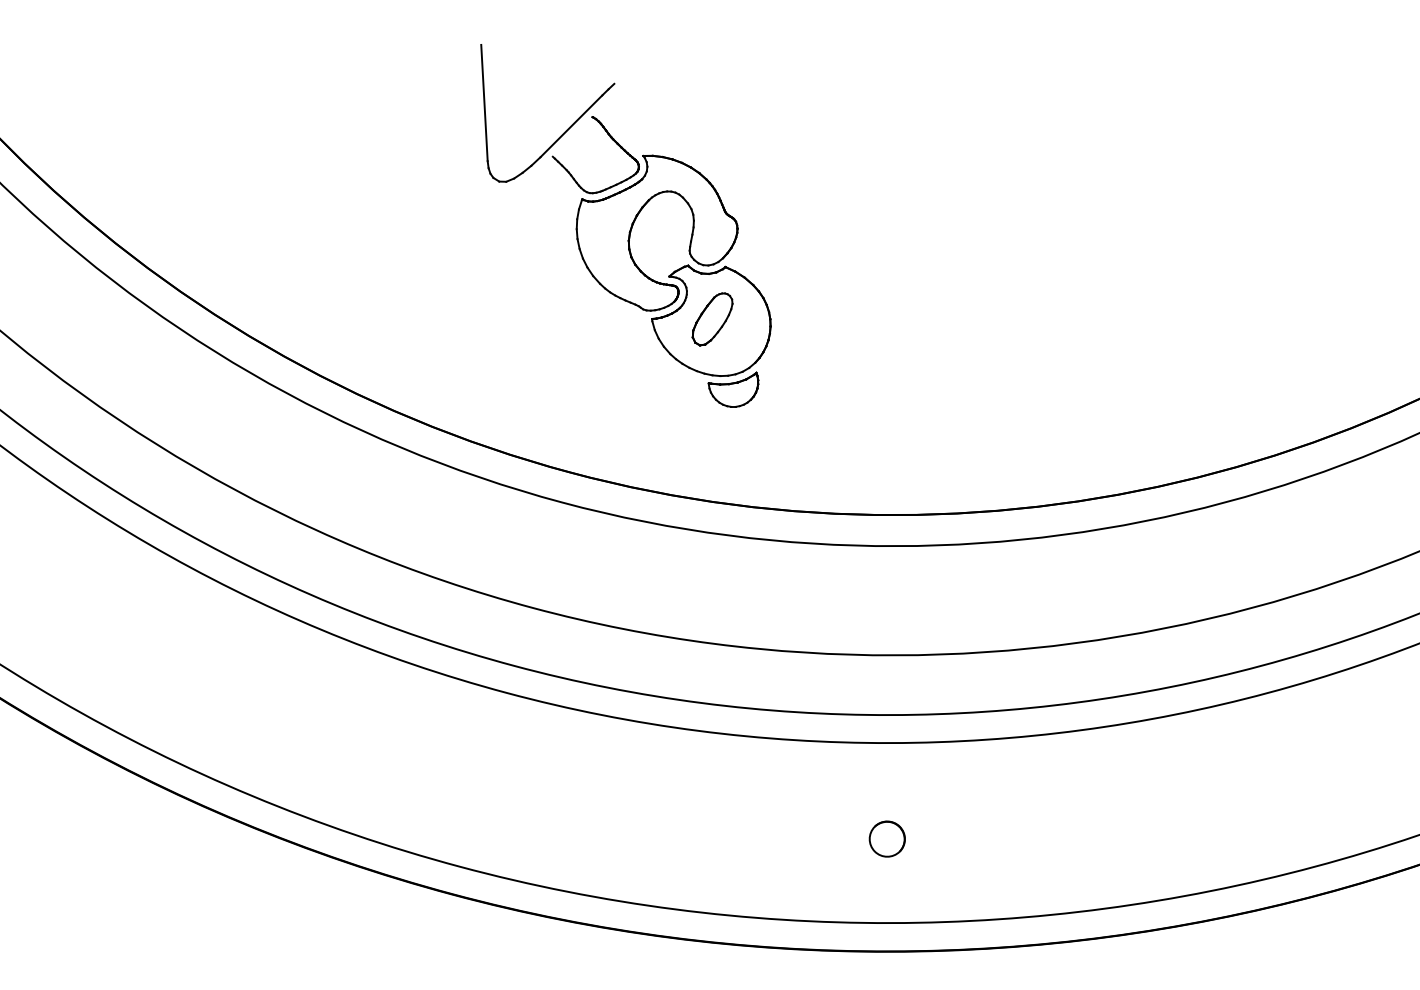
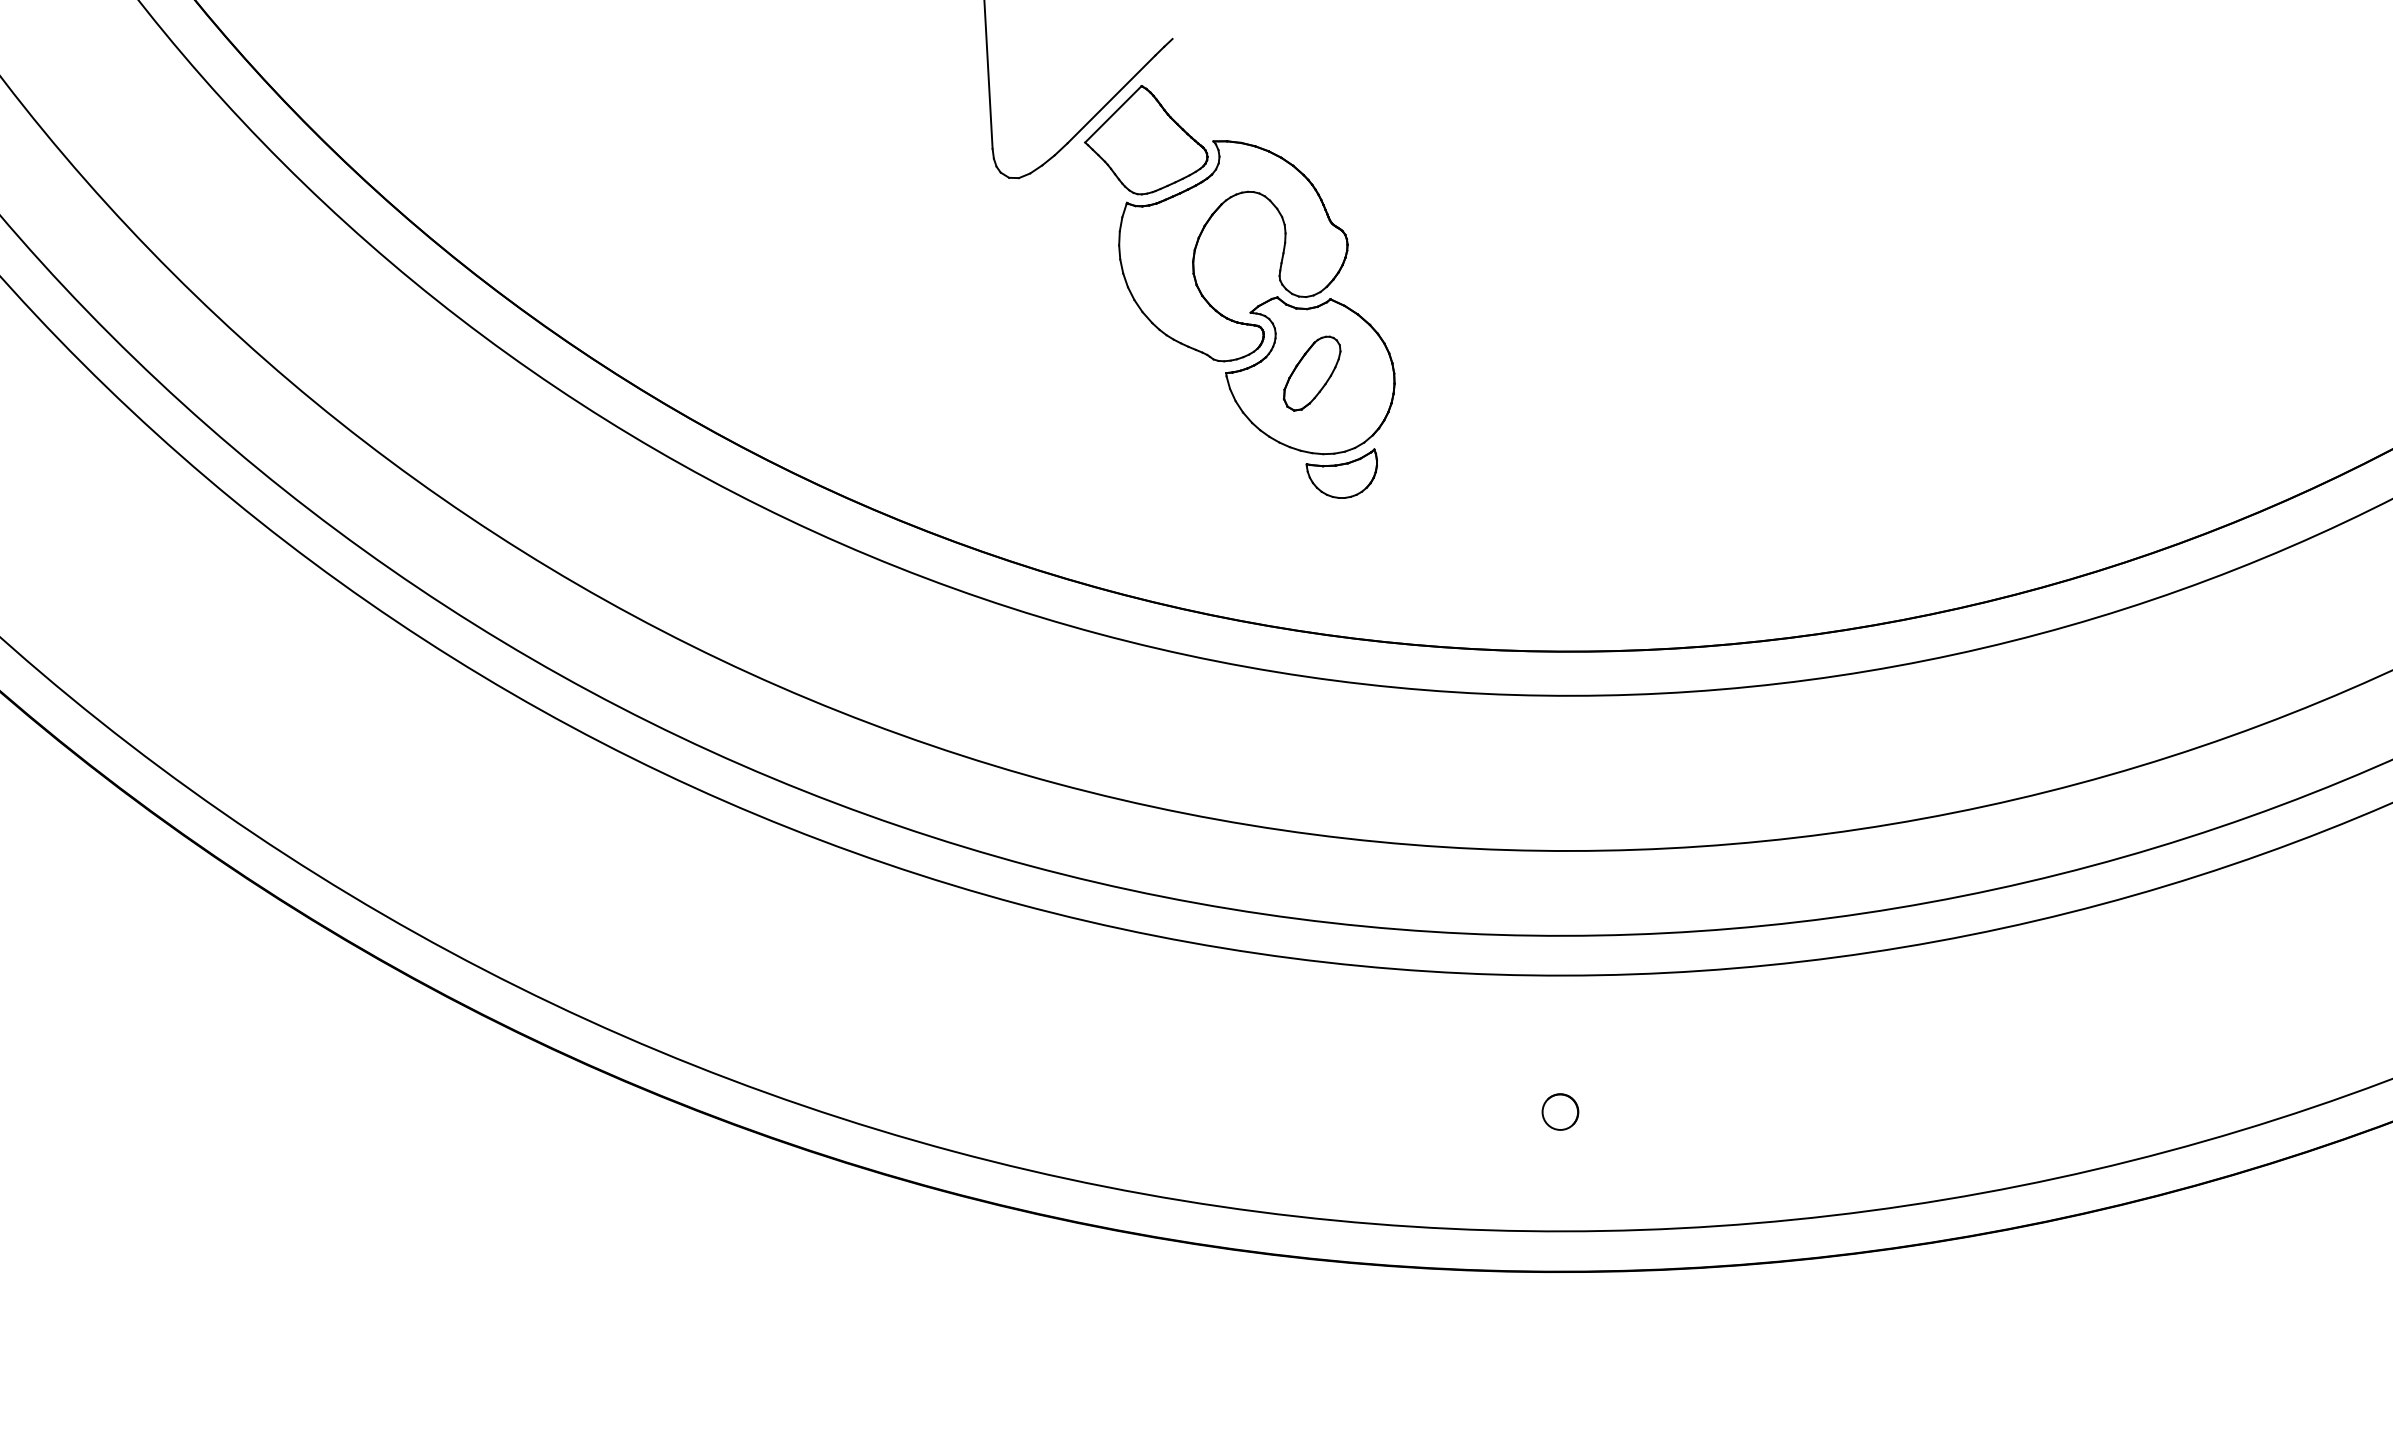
line: (572, 137) -> (1113, 114), added
part: (887, 838) -> (1560, 1111), size x0.71

